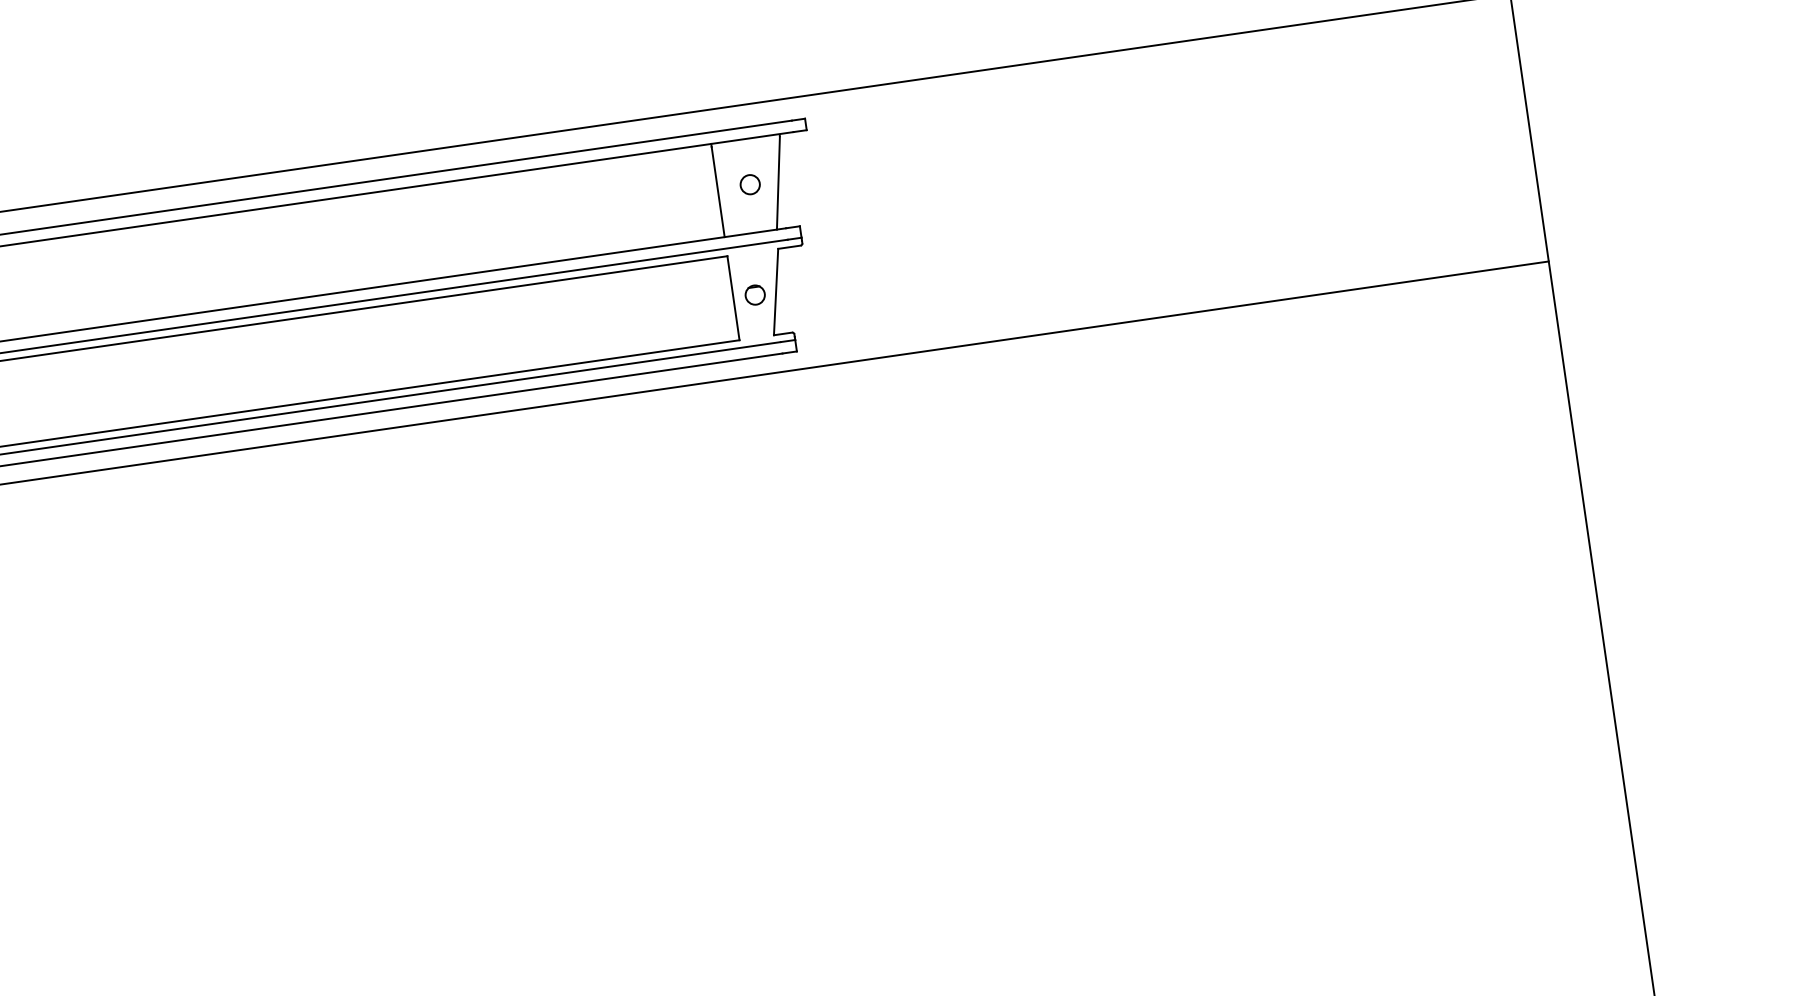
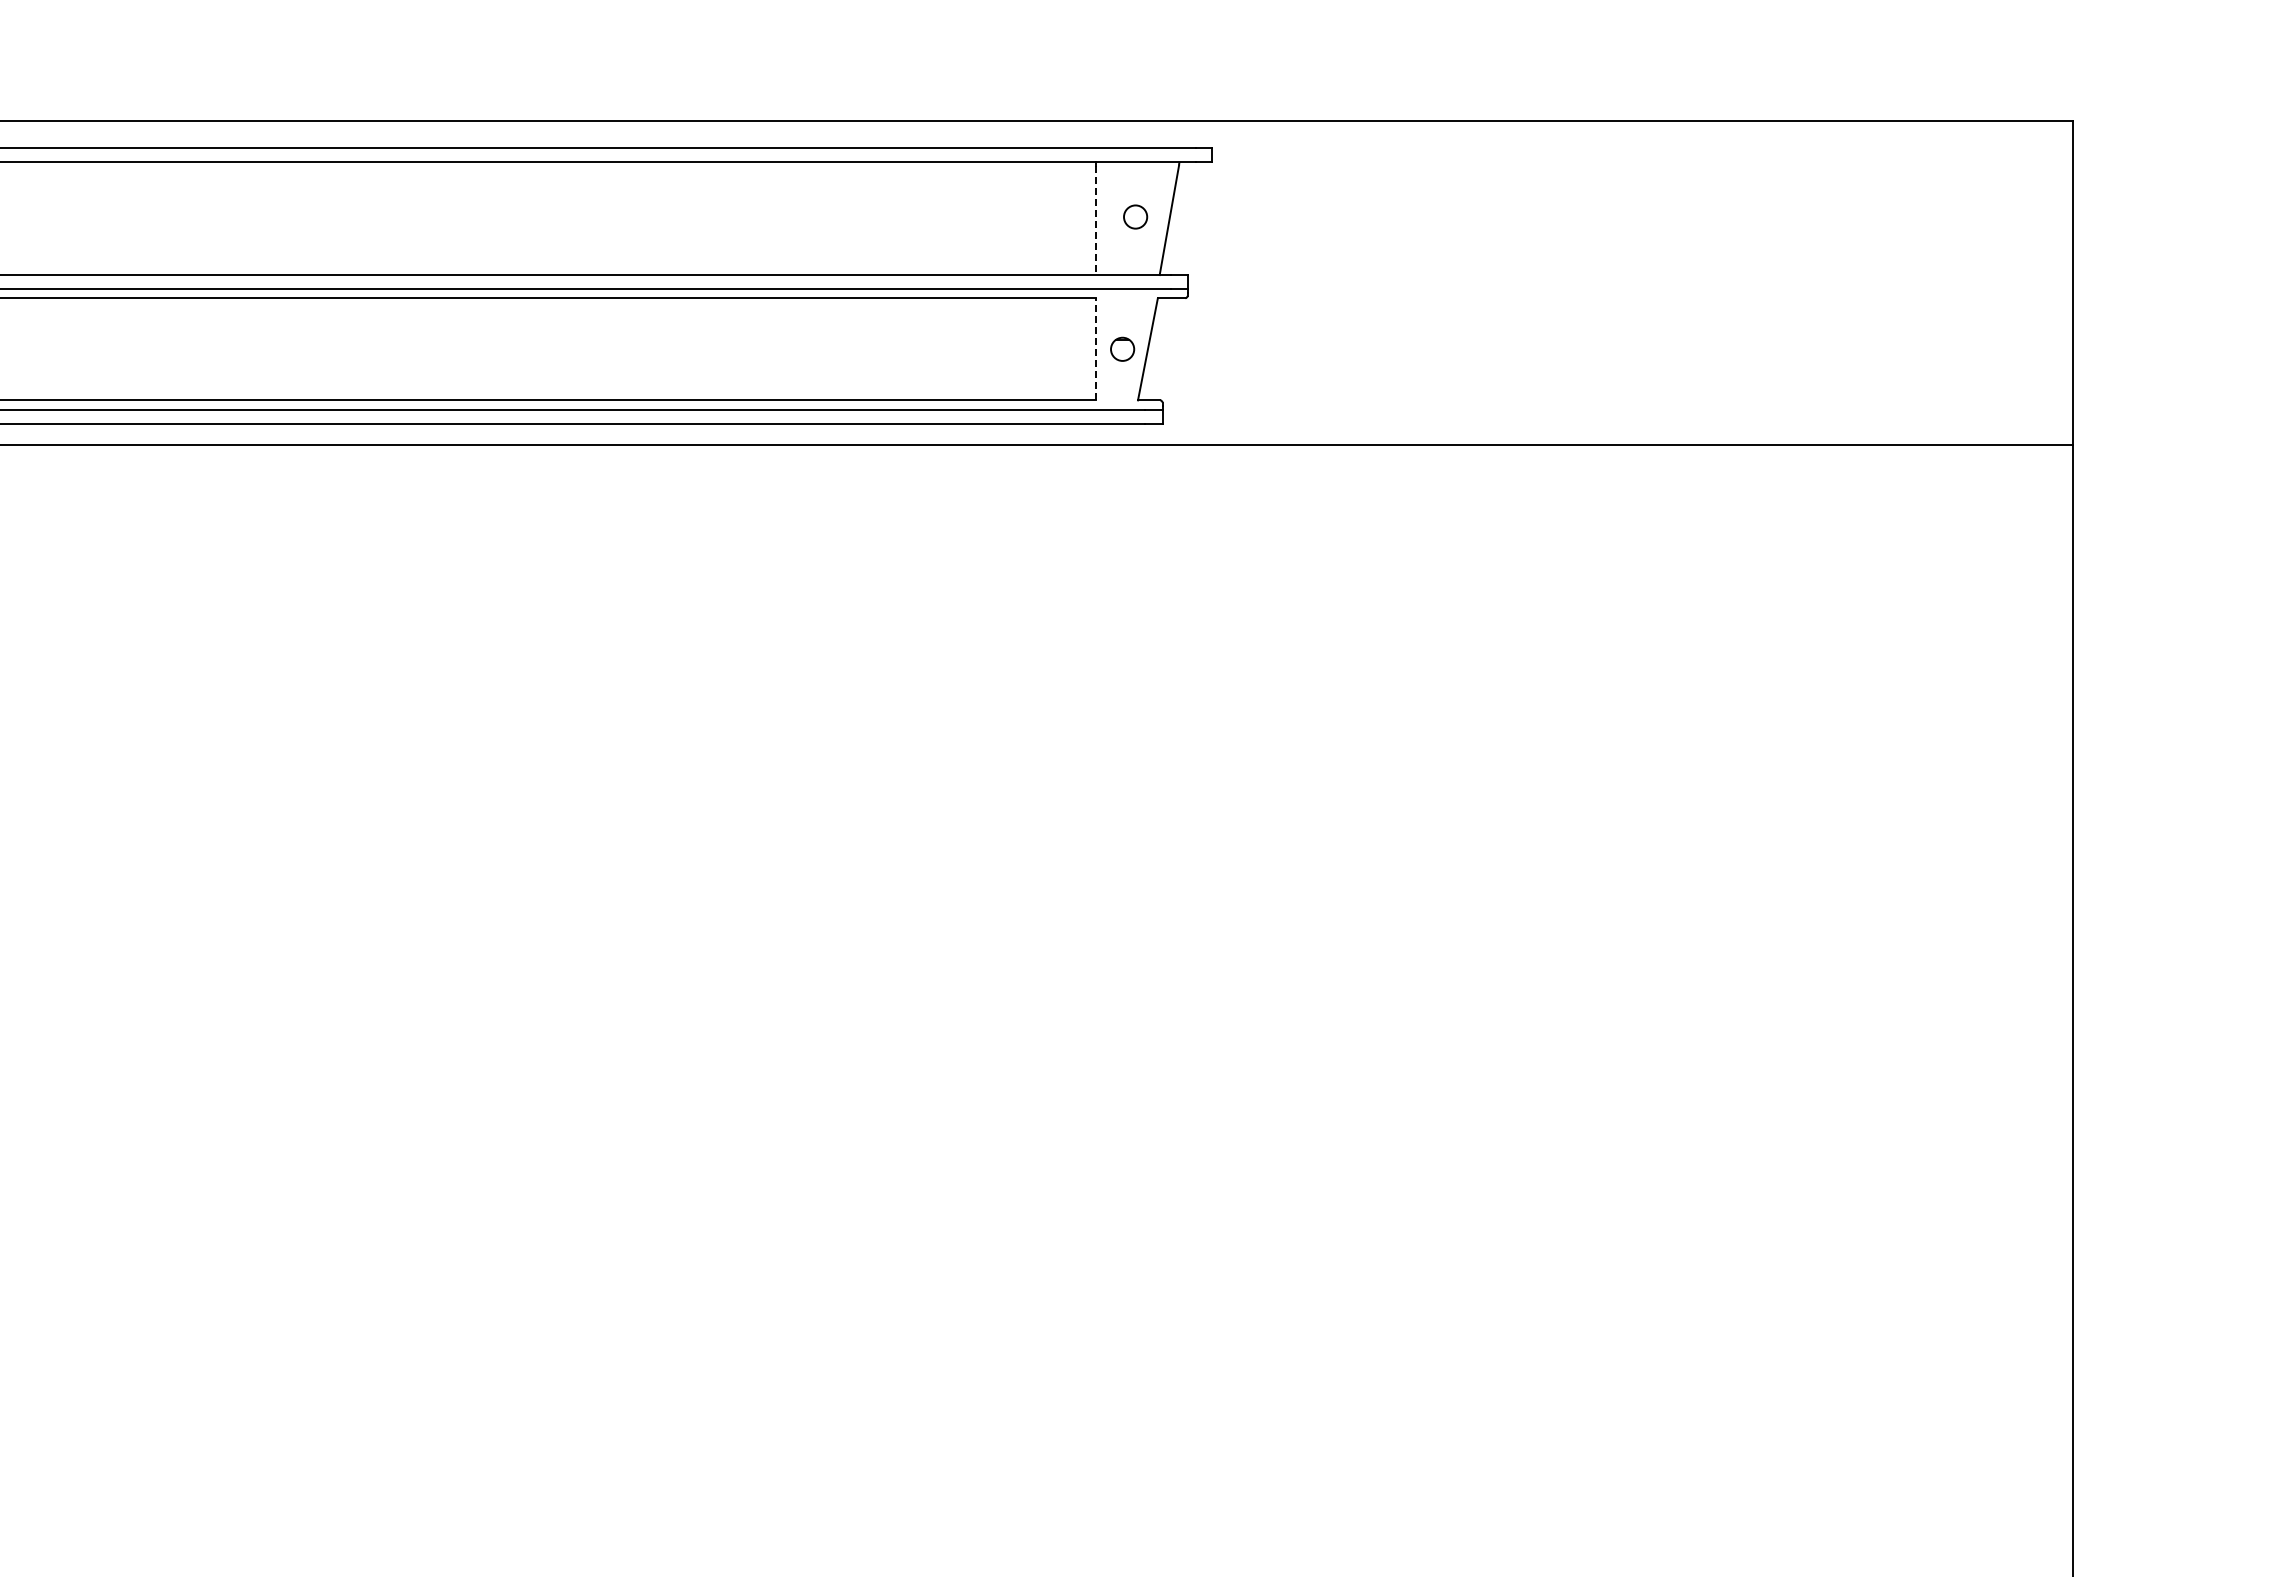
line: (718, 192) -> (1096, 220), solid -> dashed
line: (733, 297) -> (1096, 348), solid -> dashed

